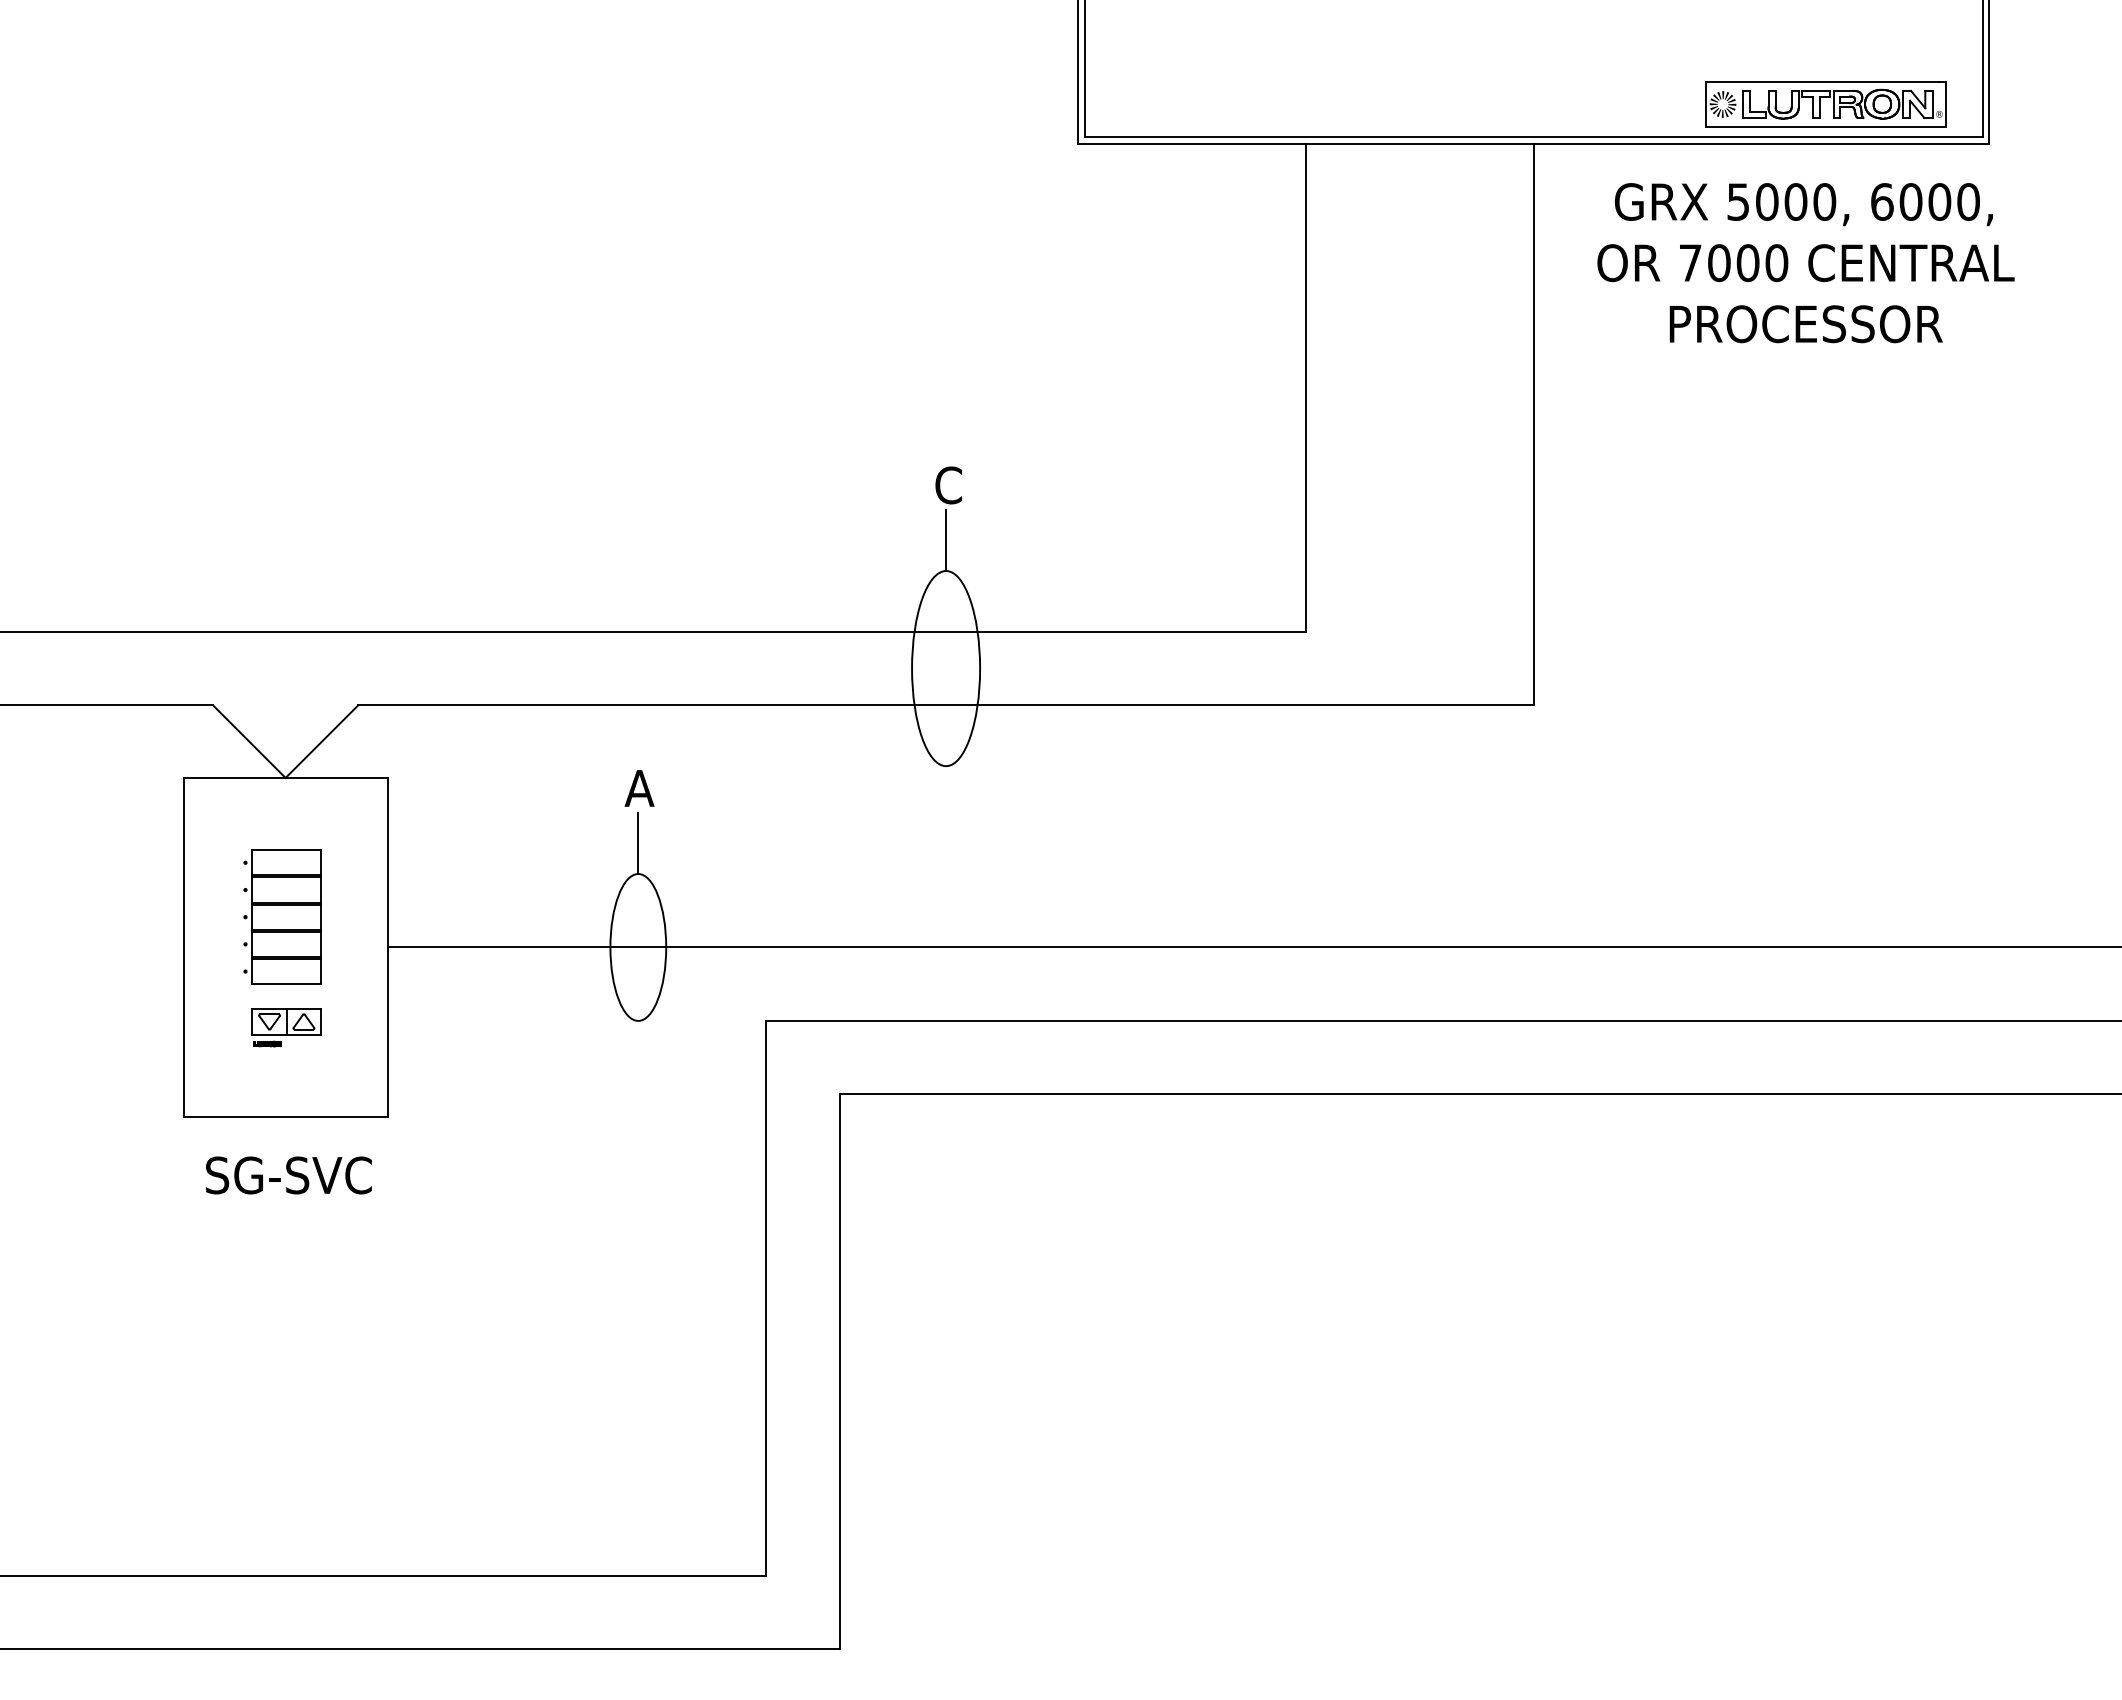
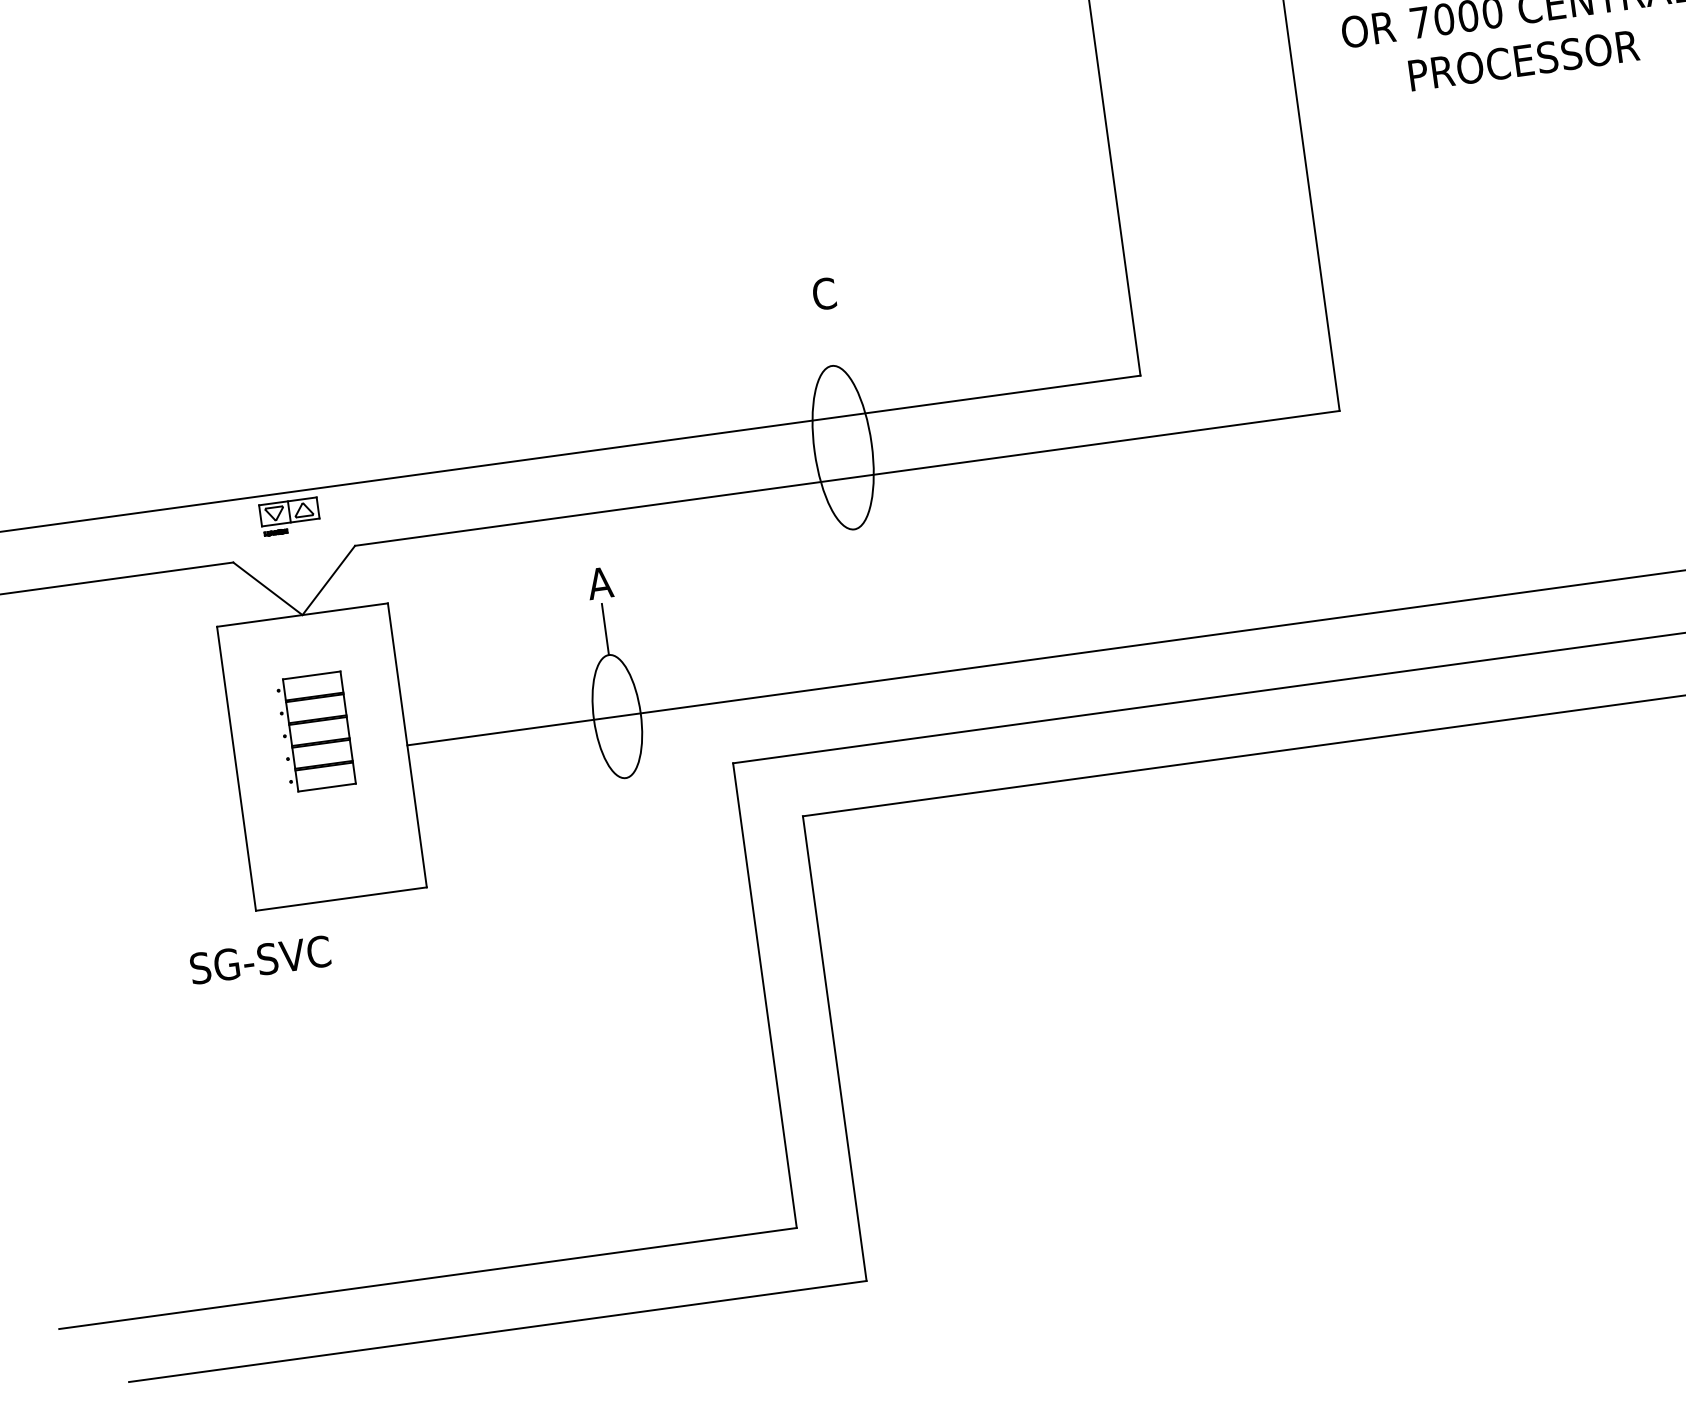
line: (946, 540) -> (828, 340), removed
part: (286, 1027) -> (289, 516), moved
text: (288, 1175) -> (260, 960), moved

